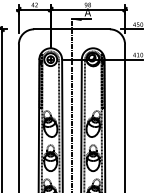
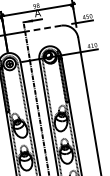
line: (91, 29) -> (43, 28), solid -> dashed

